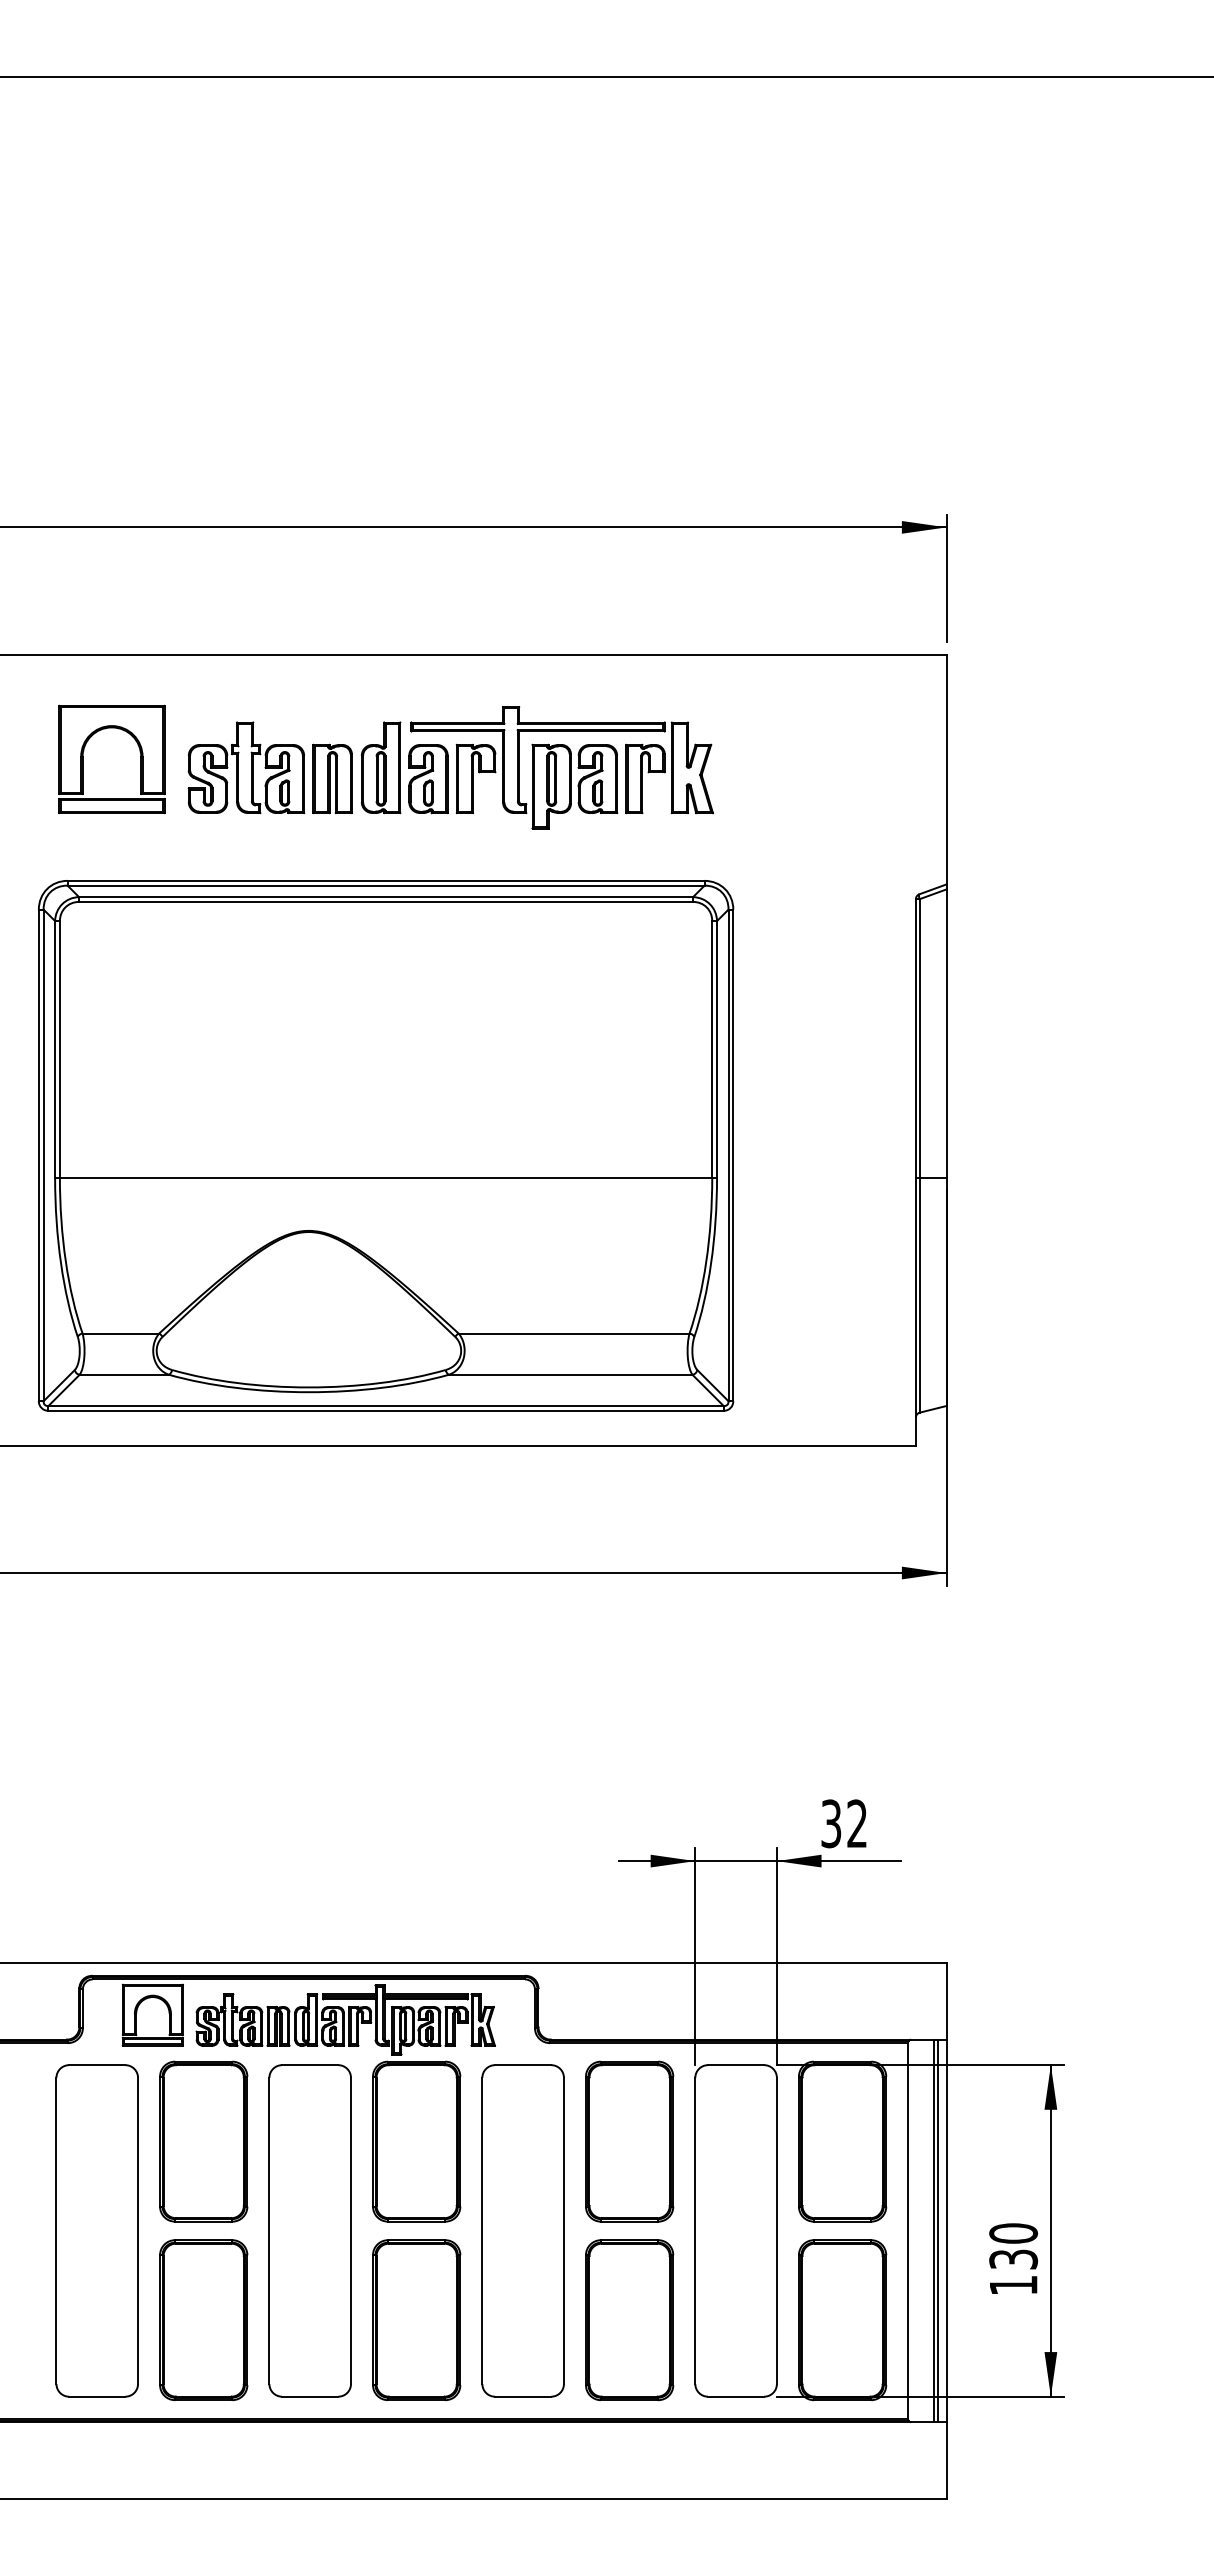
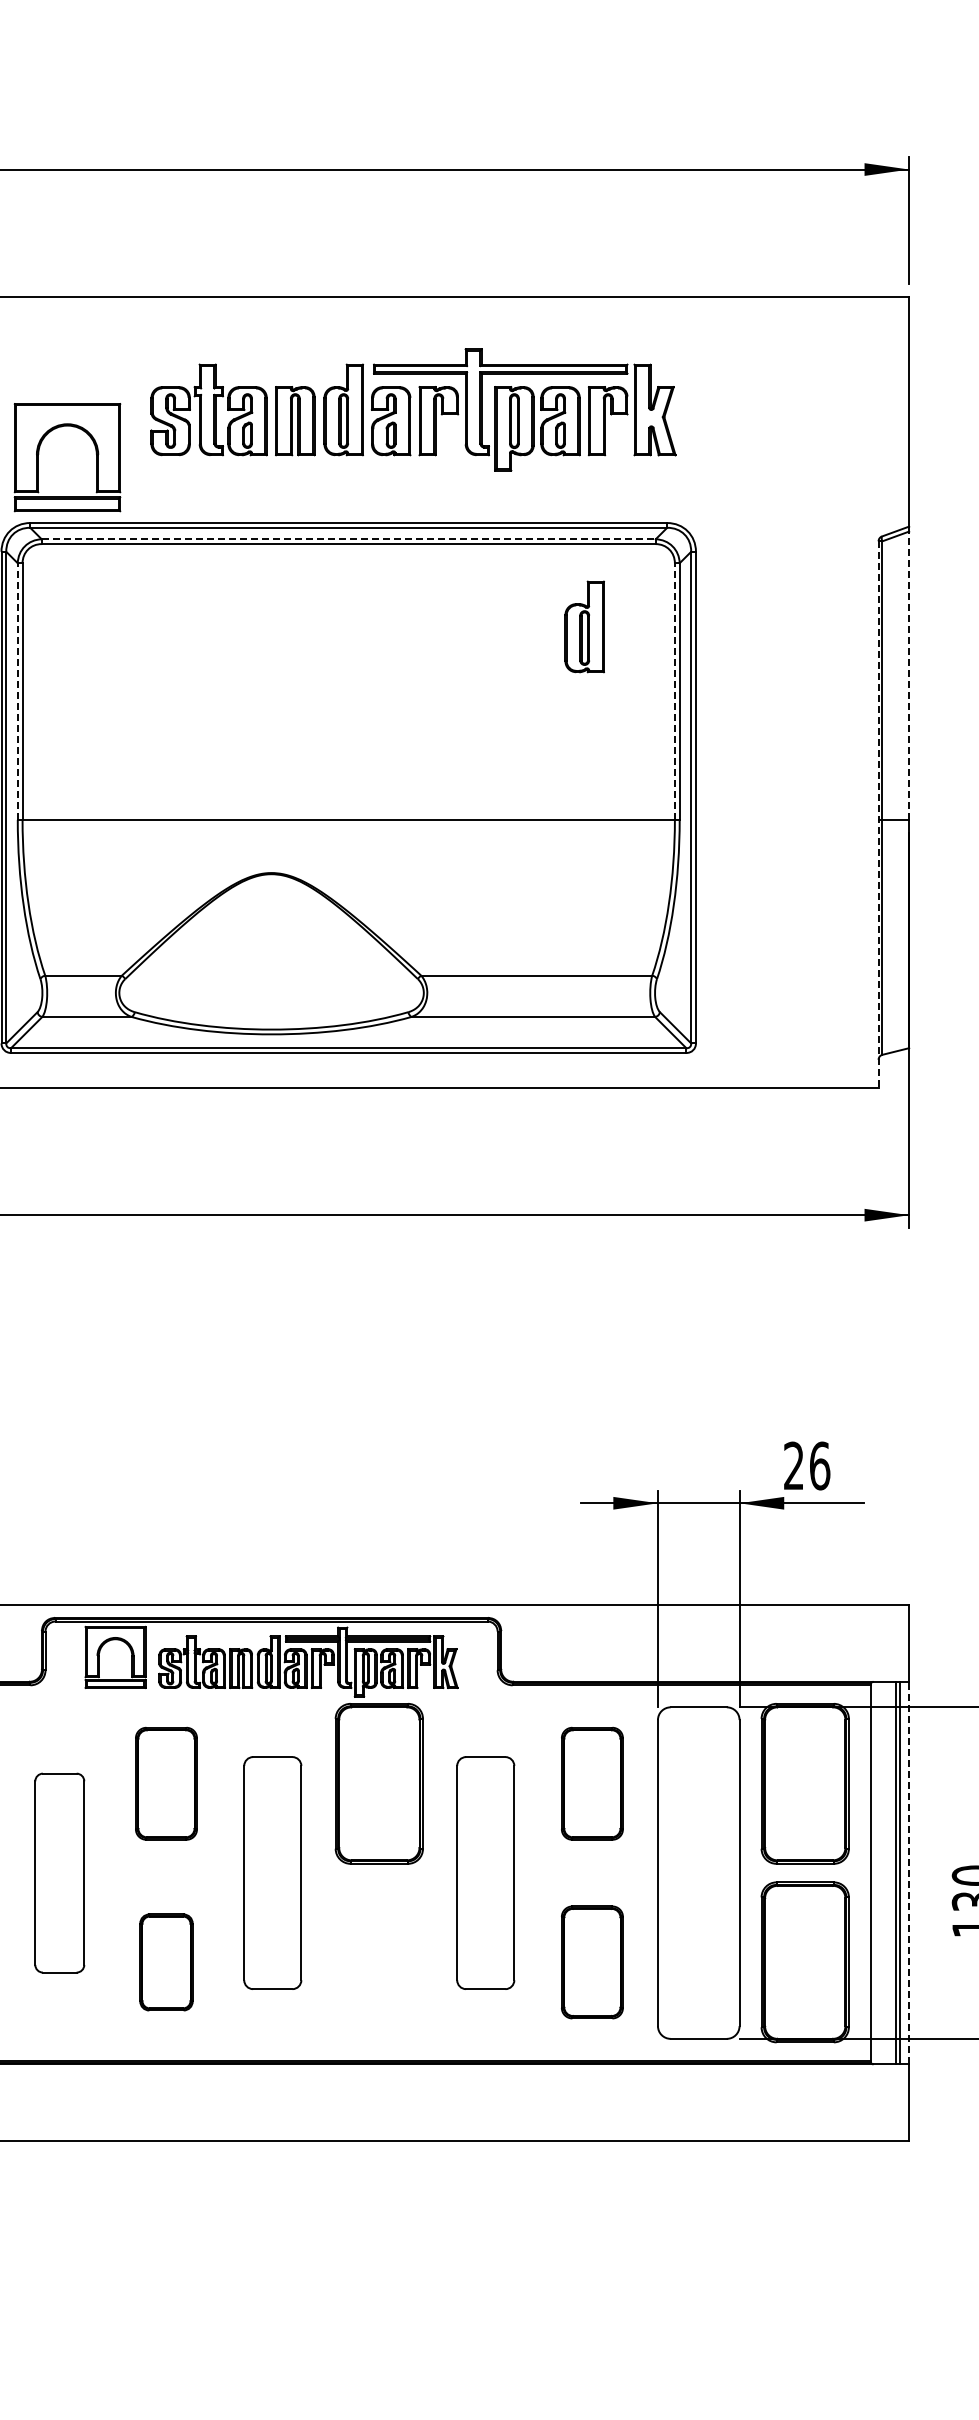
part: (83, 759) -> (39, 457), moved
line: (386, 897) -> (349, 539), solid -> dashed
part: (622, 984) -> (585, 626), added
line: (946, 1033) -> (909, 675), solid -> dashed
line: (55, 1048) -> (18, 690), solid -> dashed
line: (712, 1048) -> (675, 690), solid -> dashed
line: (915, 1172) -> (878, 814), solid -> dashed
text: (844, 1823) -> (807, 1465), 32 -> 26
part: (203, 2141) -> (166, 1783), size x0.7
part: (629, 2141) -> (592, 1783), size x0.7
part: (96, 2230) -> (59, 1872), size x0.6
part: (309, 2230) -> (272, 1872), size x0.7
part: (522, 2230) -> (485, 1872), size x0.7
line: (946, 2230) -> (909, 1872), solid -> dashed
part: (203, 2320) -> (166, 1962), size x0.6
part: (416, 2320) -> (379, 1962), removed
part: (629, 2320) -> (592, 1962), size x0.7

